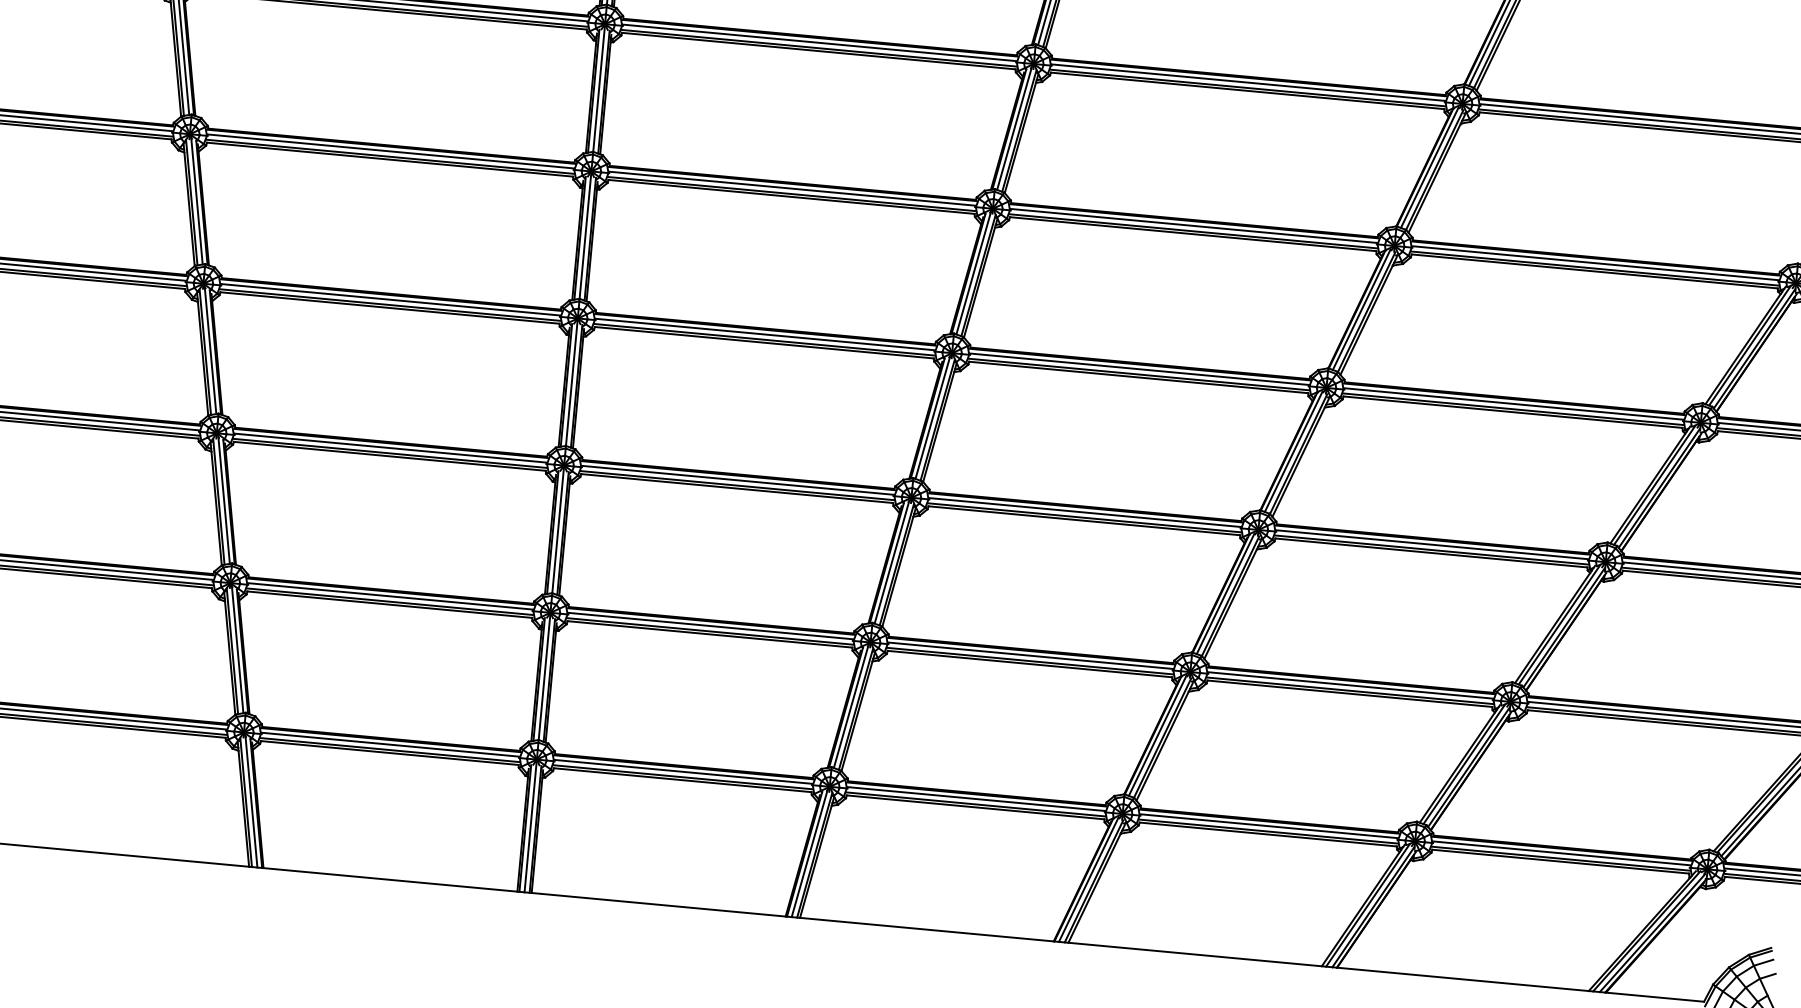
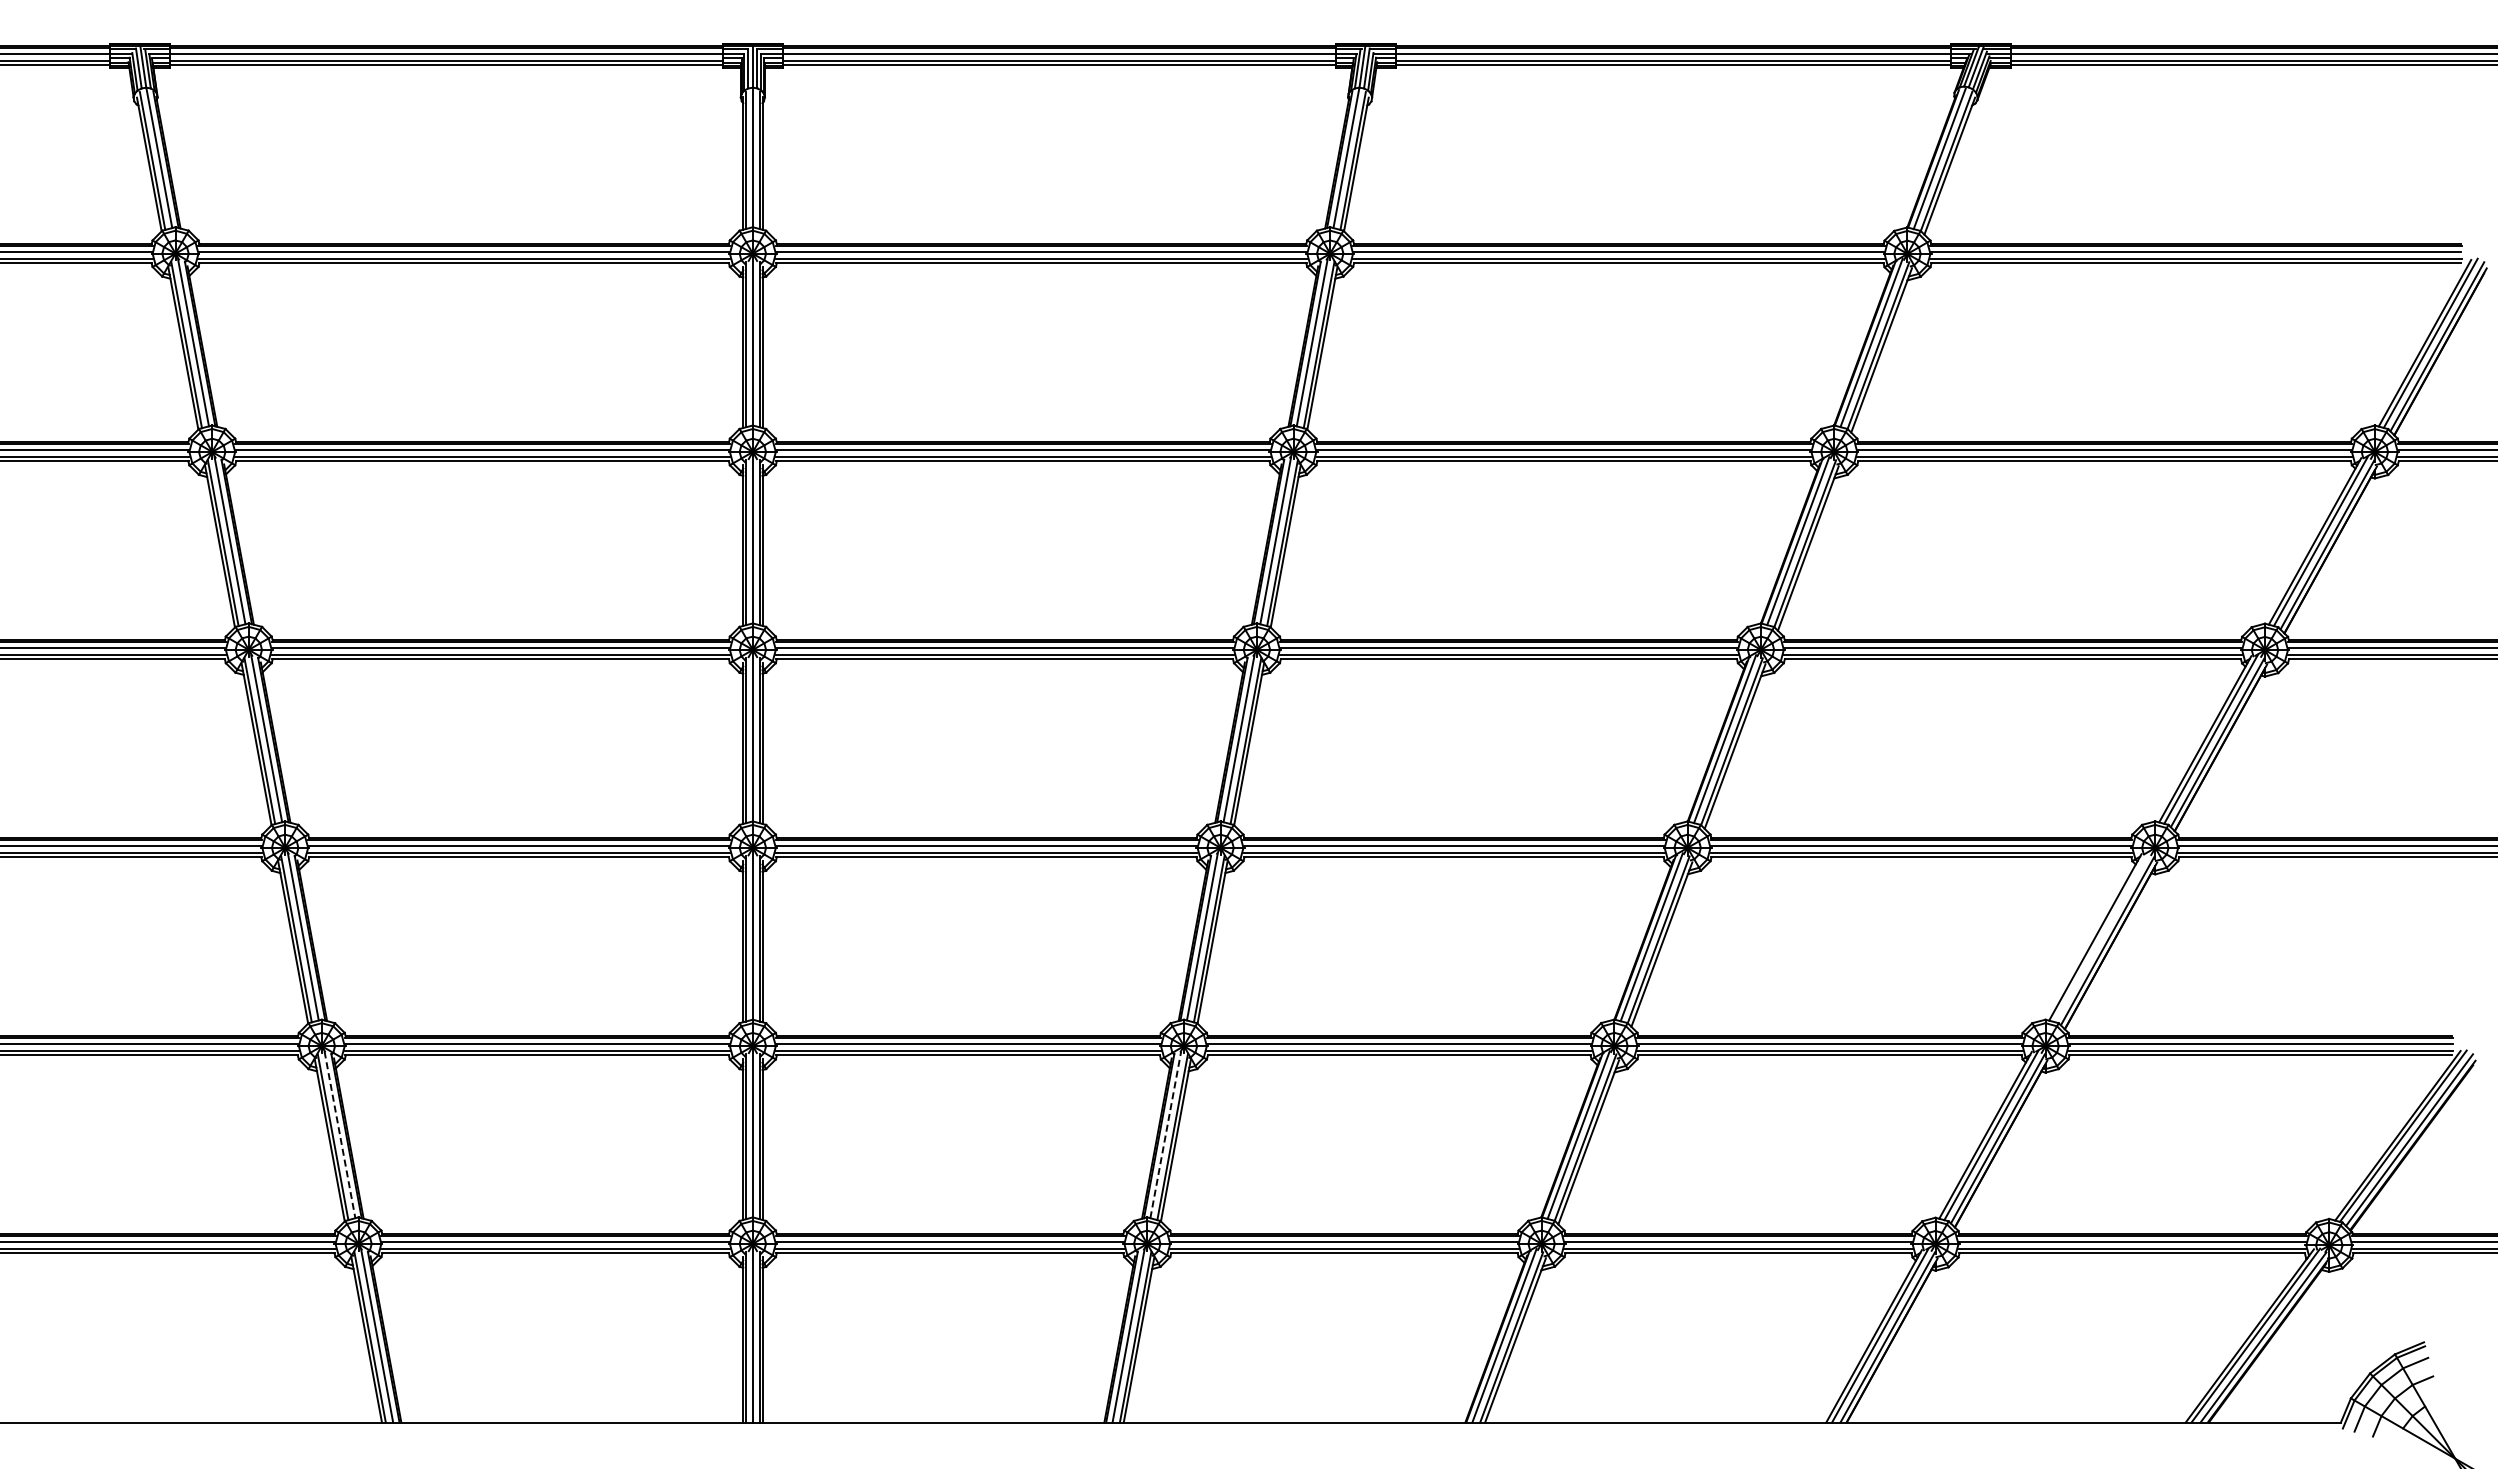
line: (1558, 624) -> (2100, 937), removed
line: (237, 649) -> (339, 1134), solid -> dashed
line: (850, 706) -> (1165, 1134), solid -> dashed

